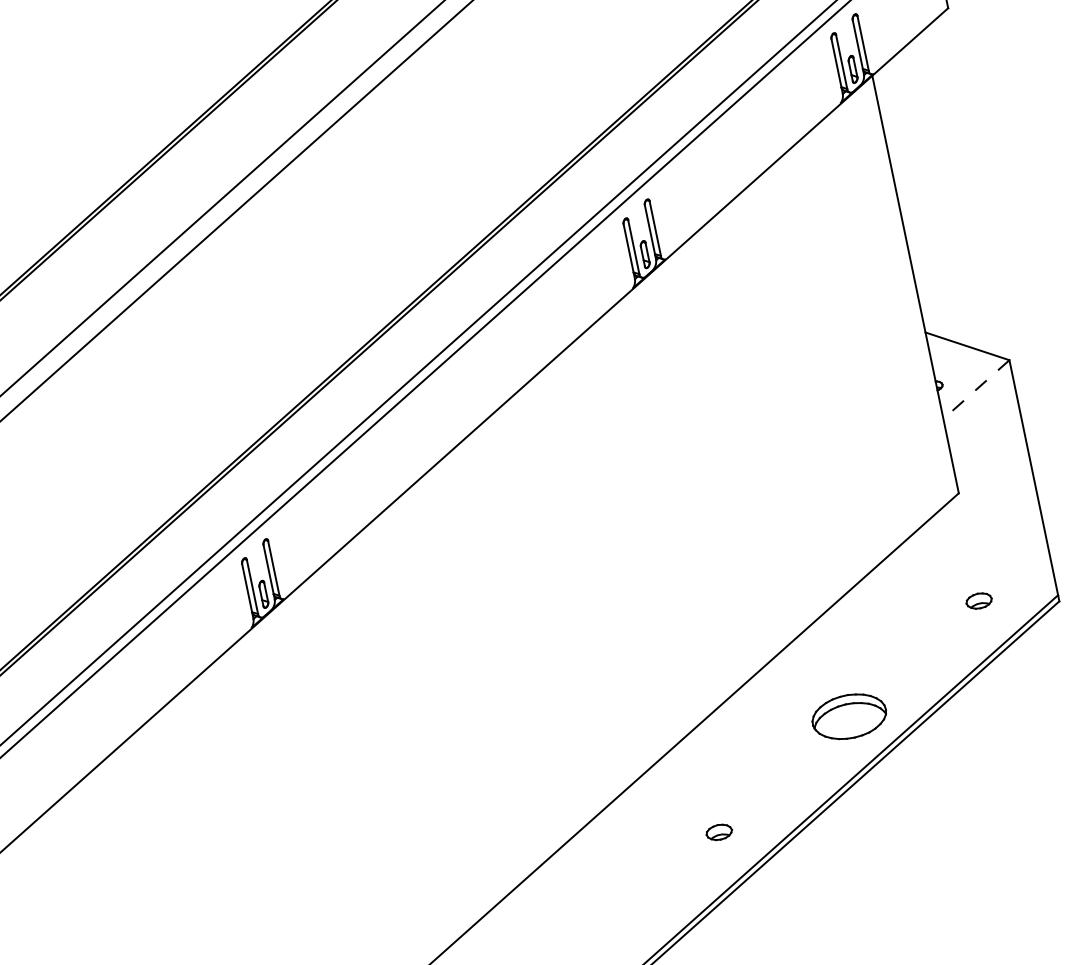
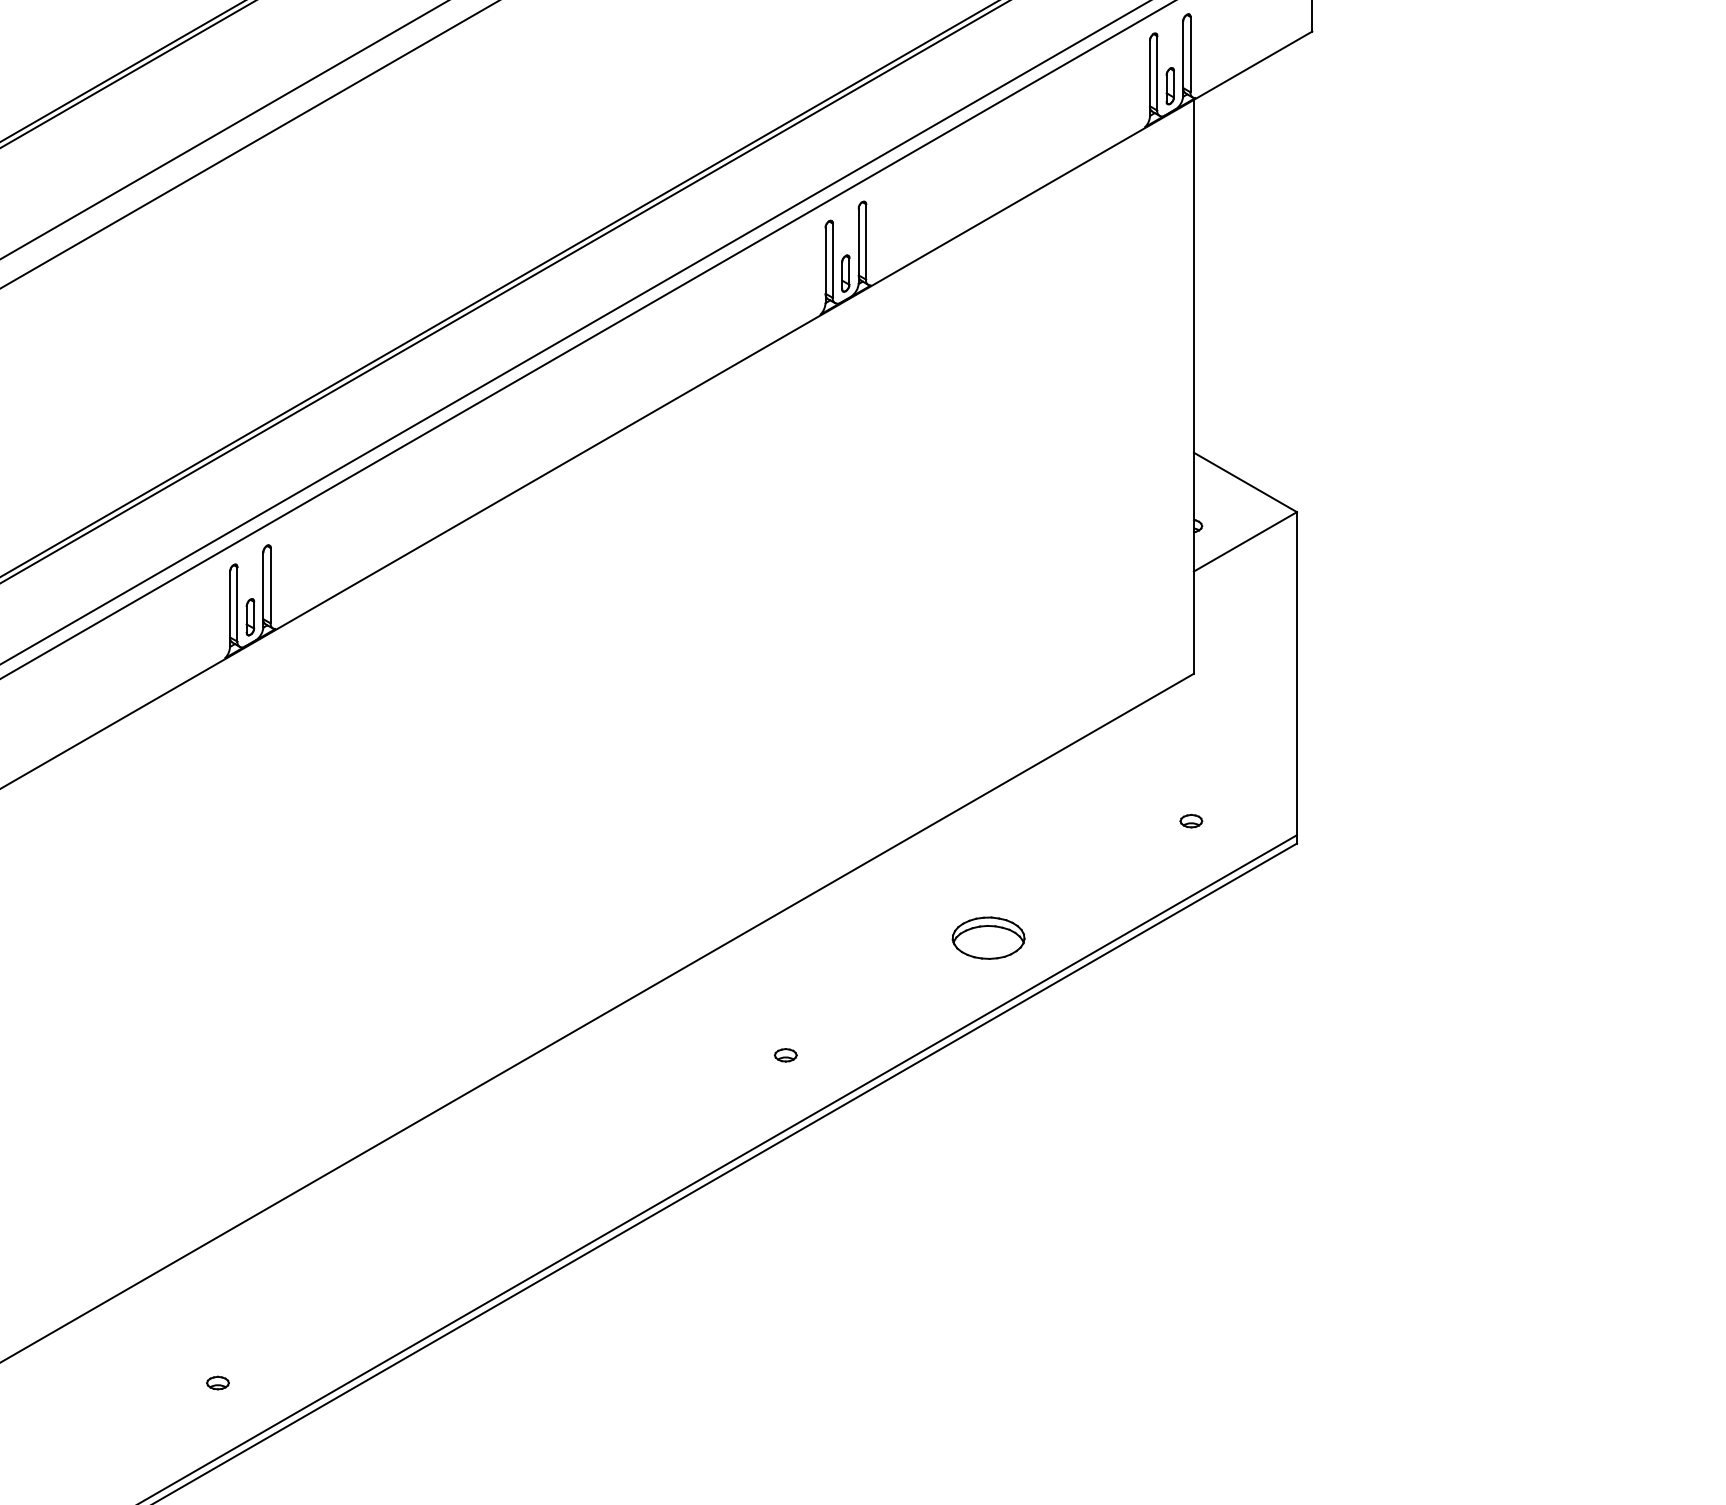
line: (976, 390) -> (1245, 542), dashed -> solid
part: (979, 600) -> (1191, 820), size x0.62
part: (849, 716) -> (988, 937), size x0.71
part: (719, 832) -> (785, 1055), size x0.62

